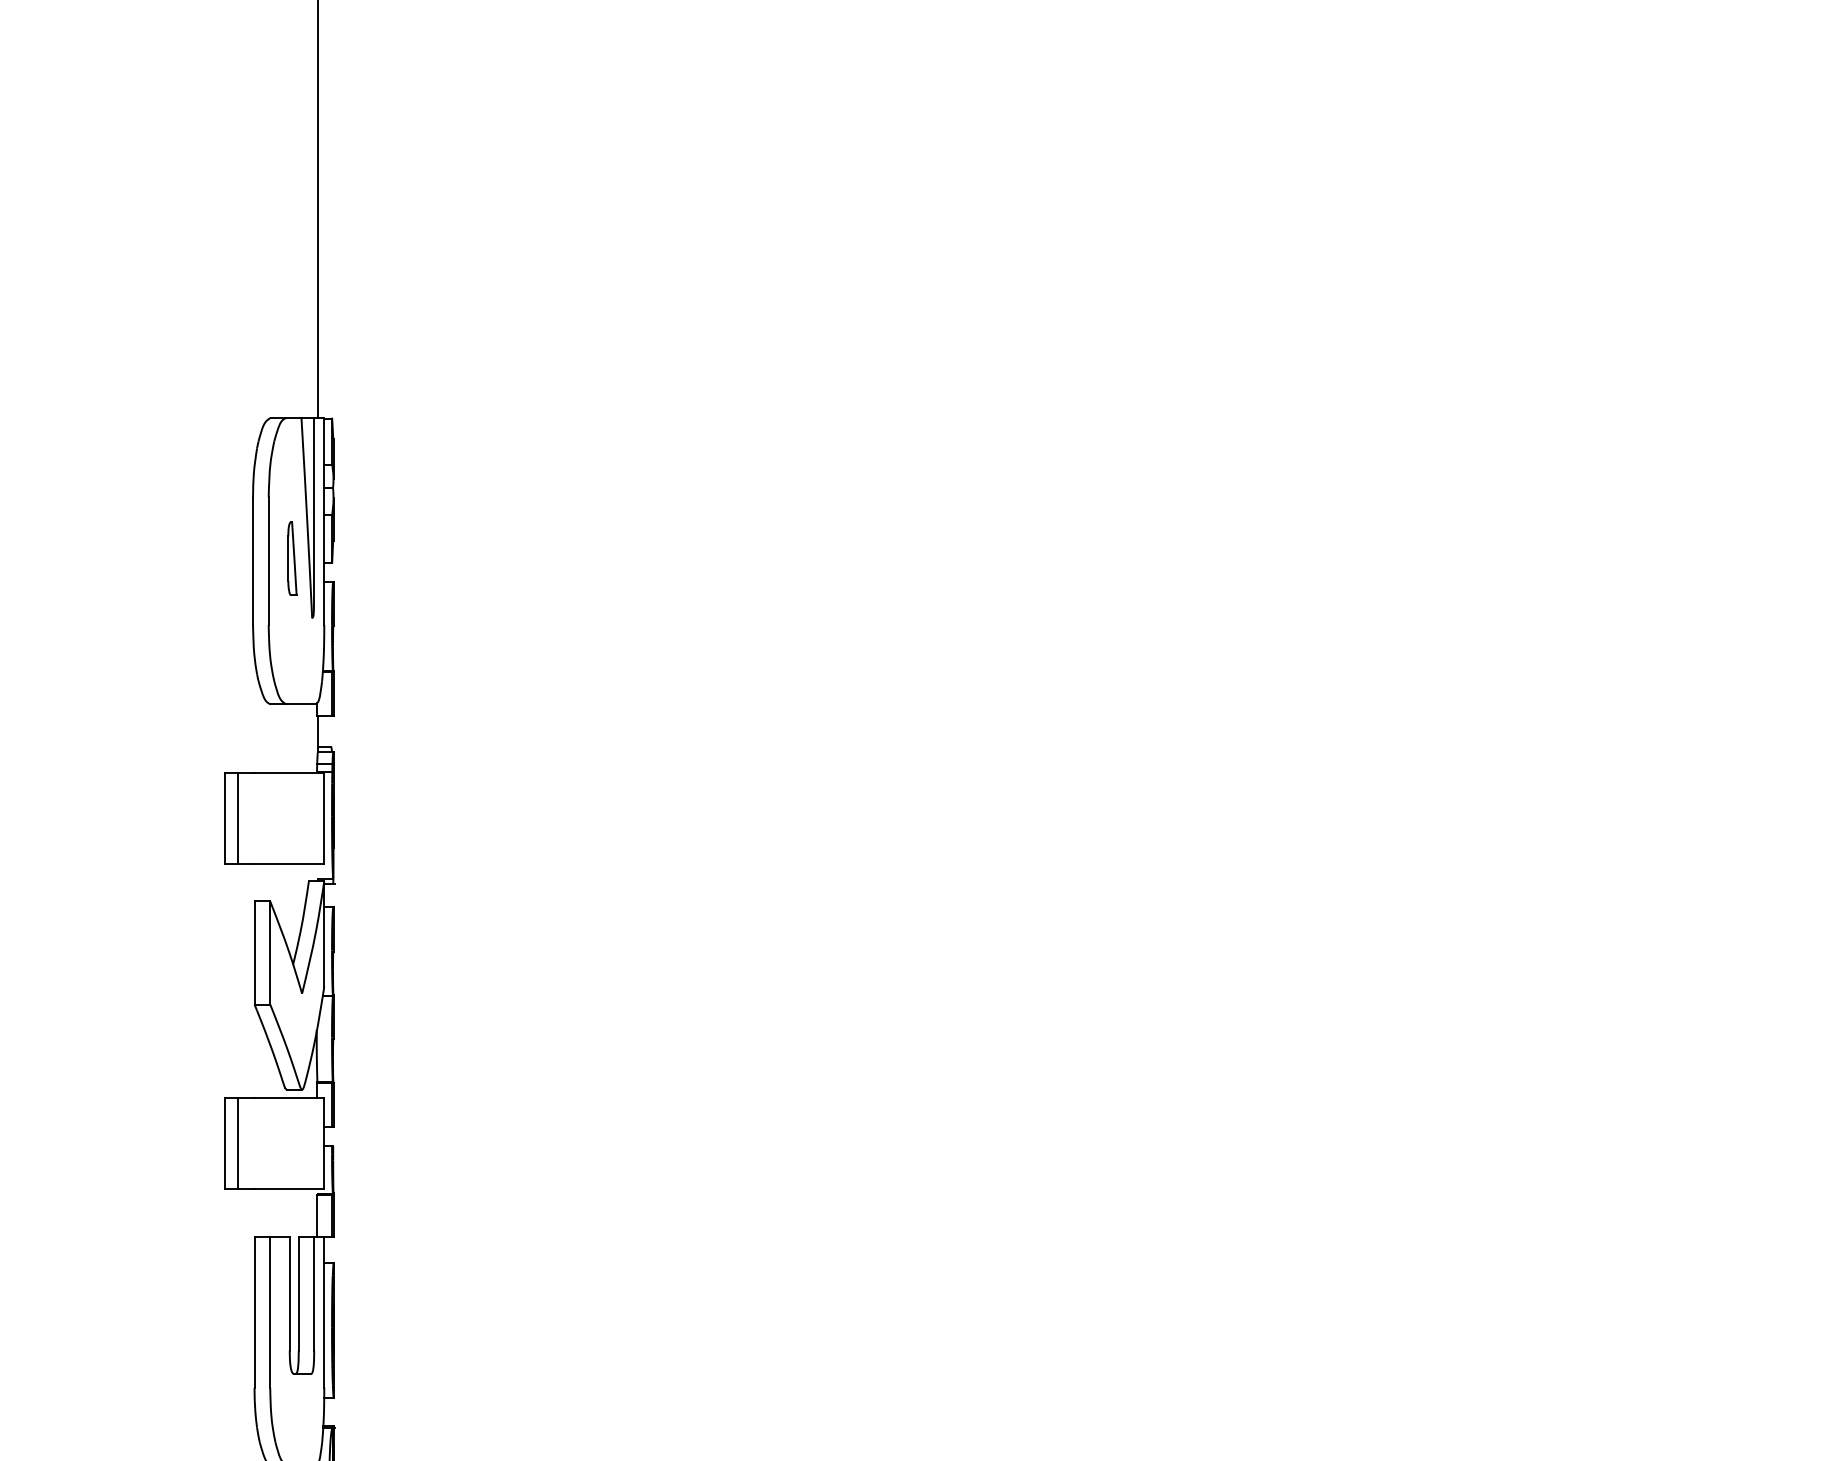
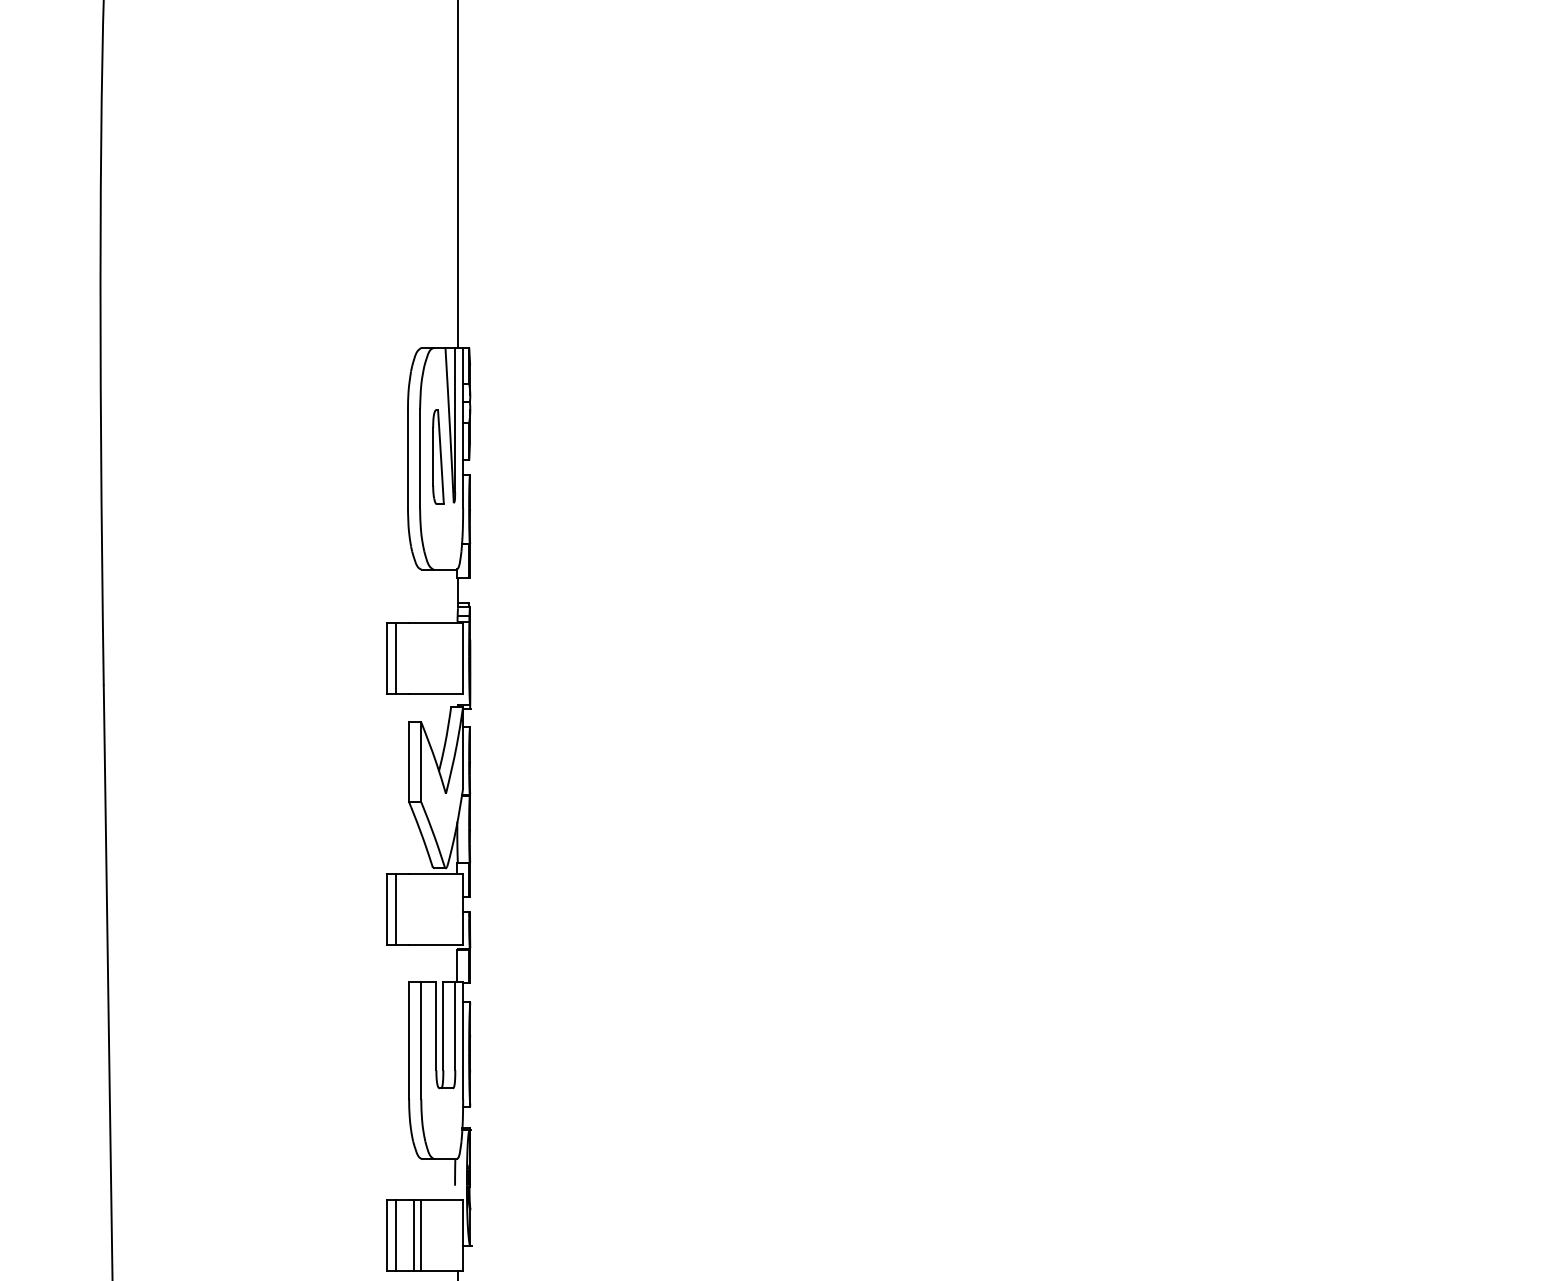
part: (292, 558) -> (438, 456), size x1.67

